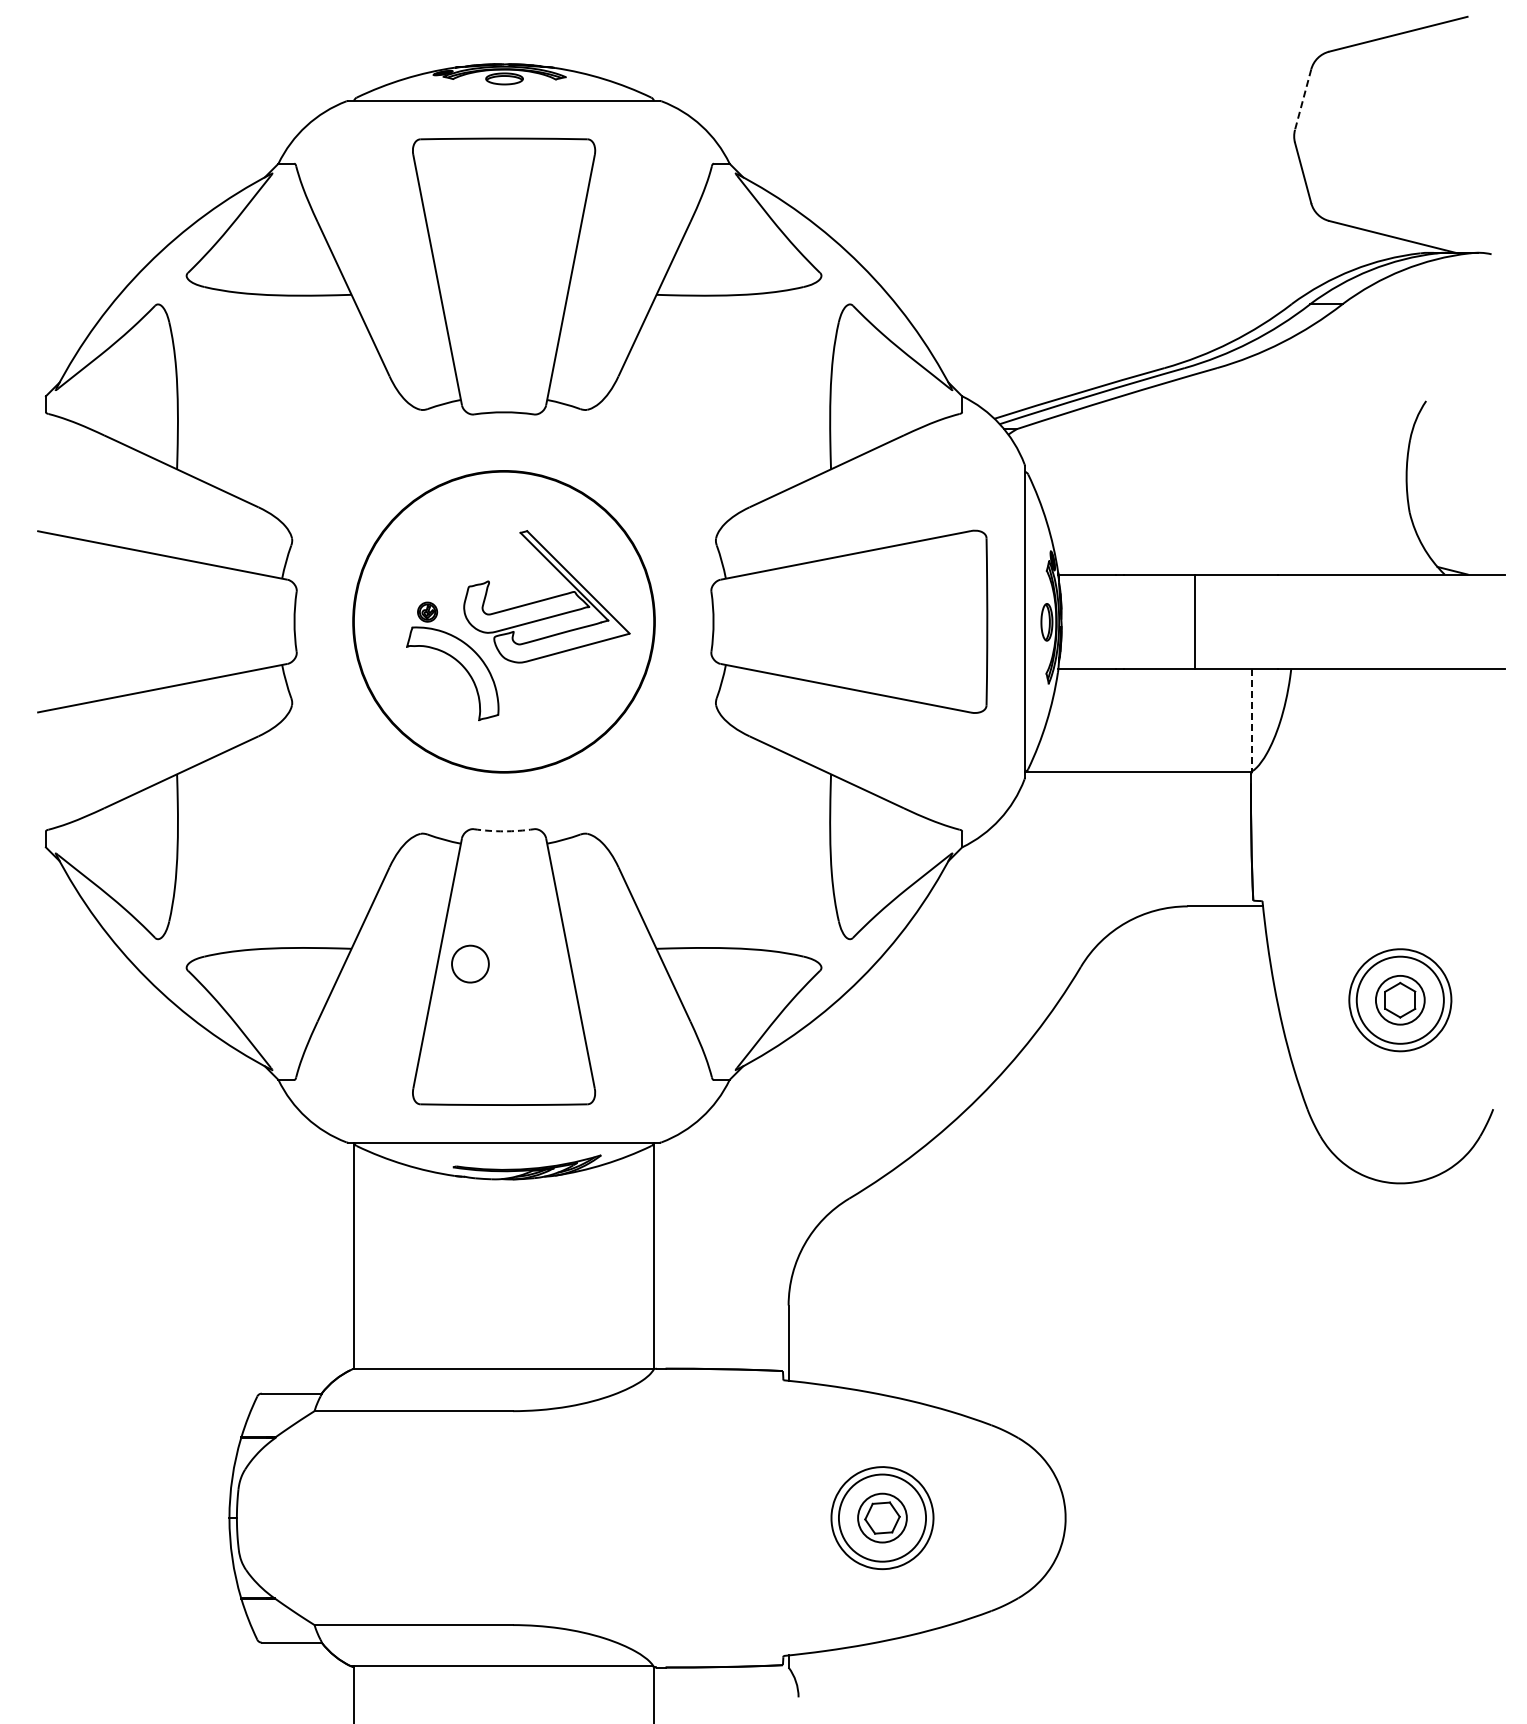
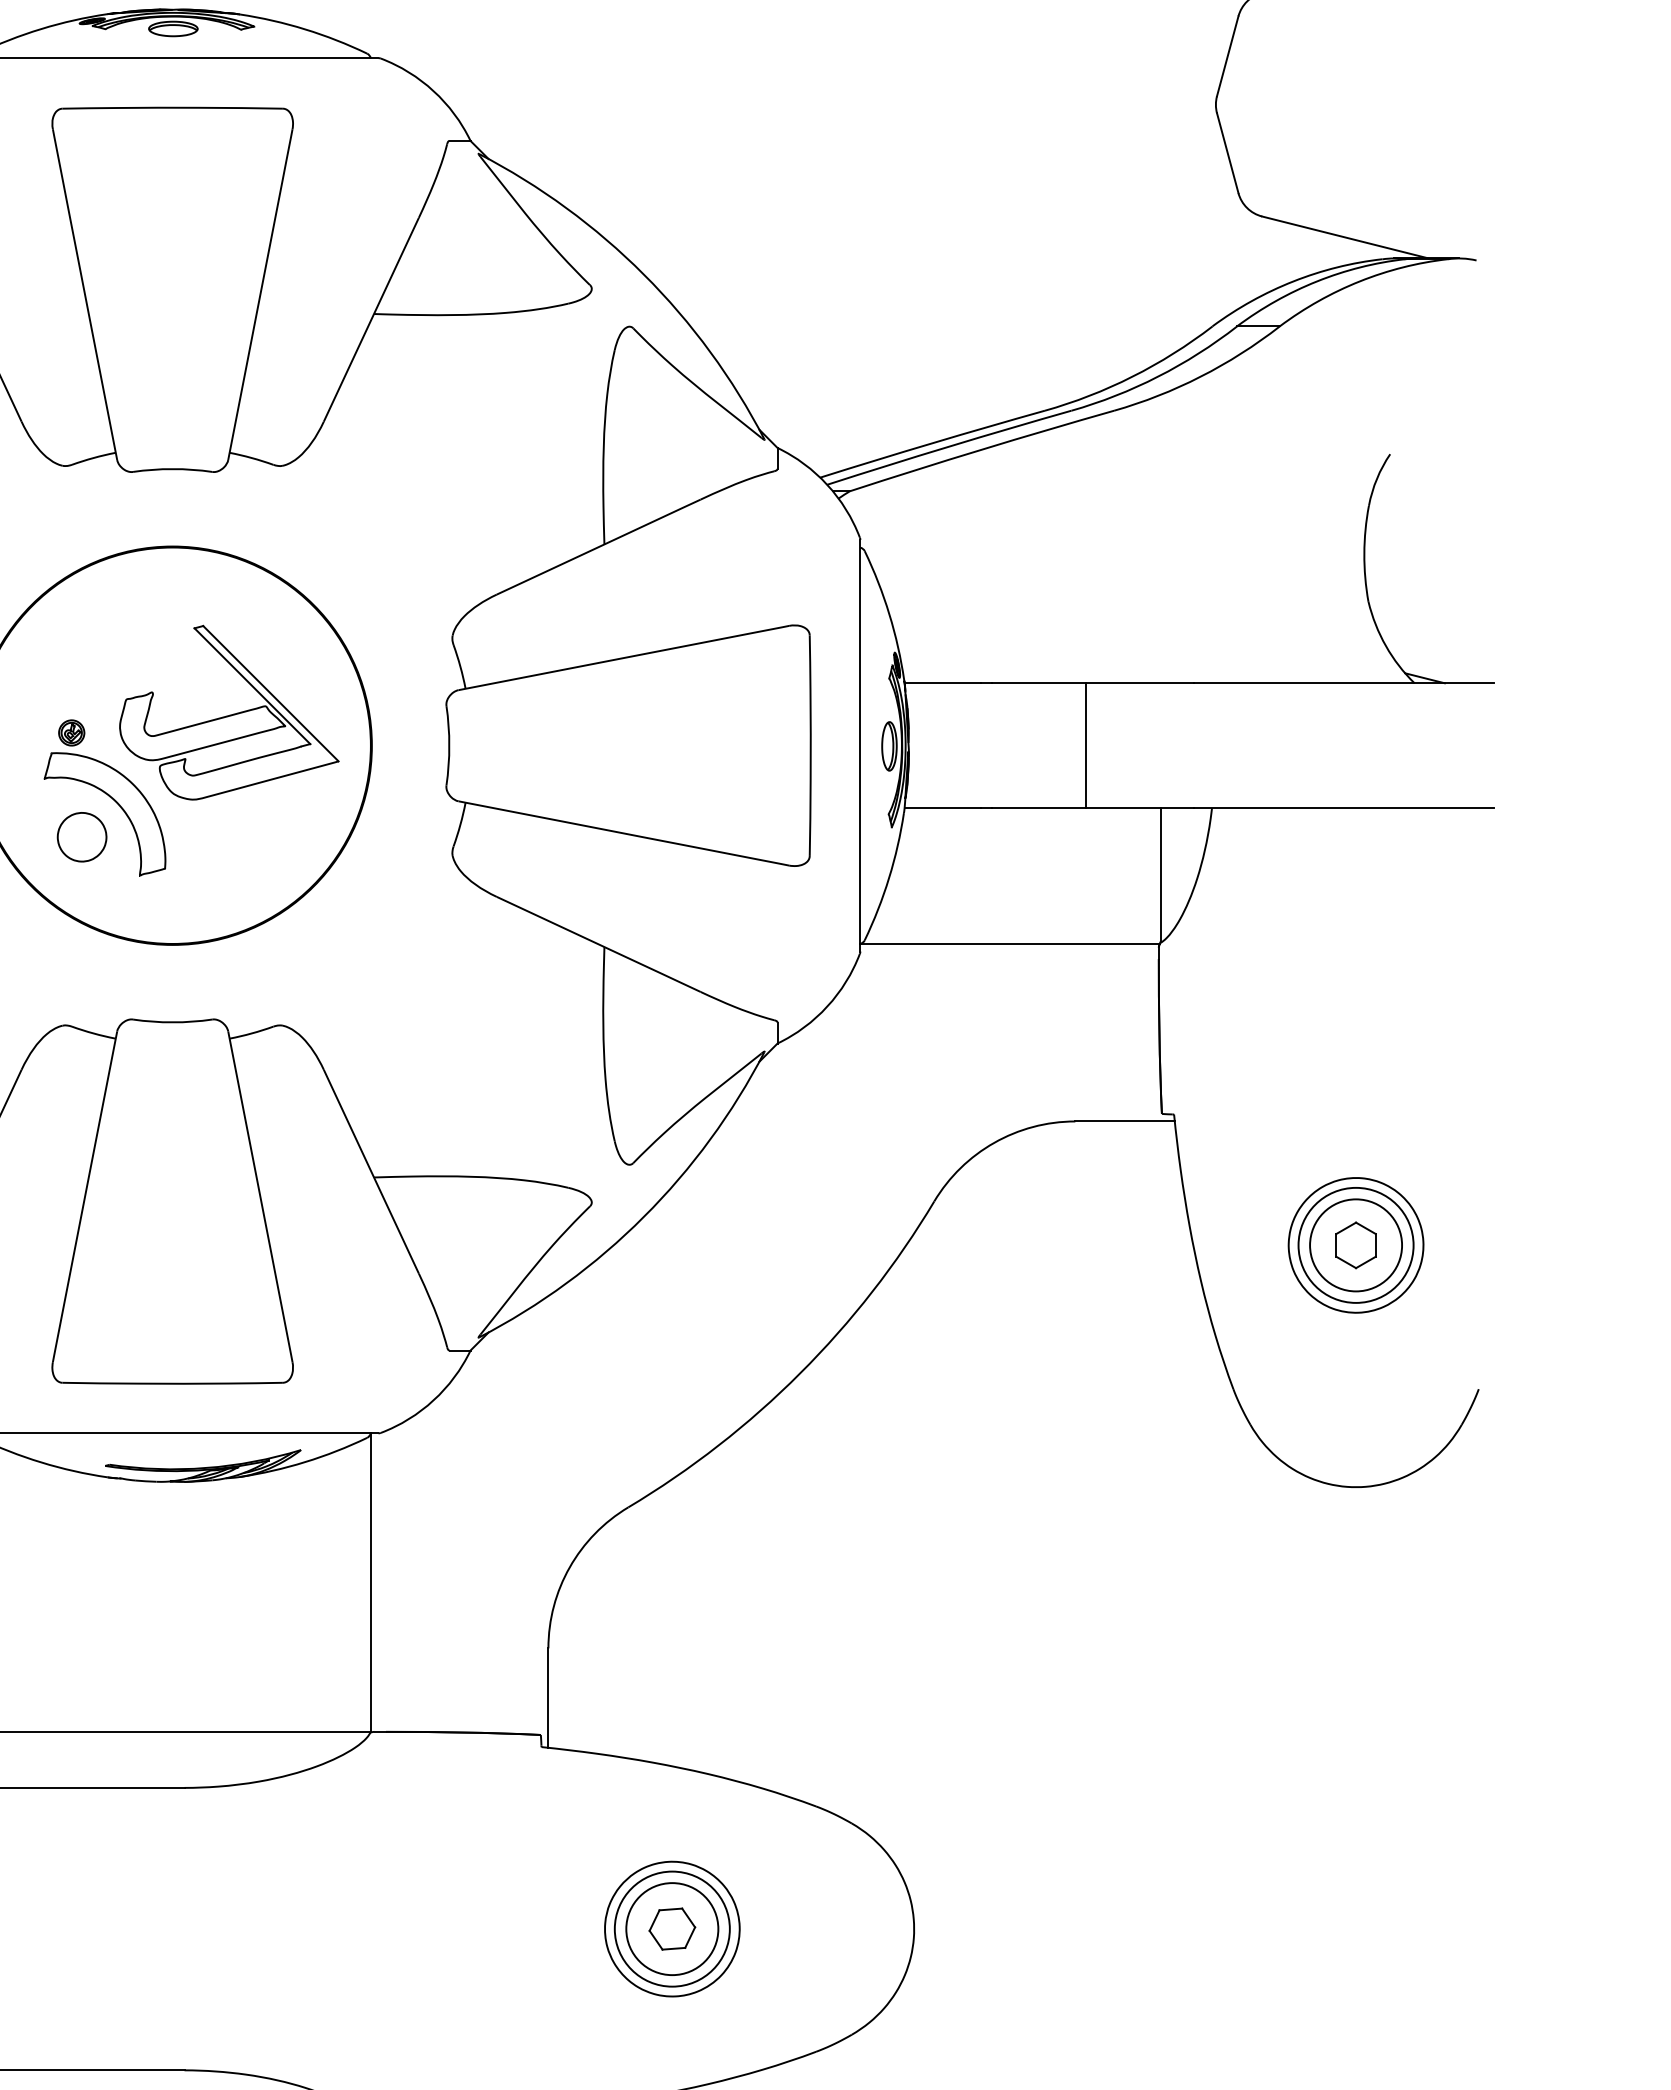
line: (1303, 100) -> (1228, 57), dashed -> solid
line: (1252, 719) -> (1160, 874), dashed -> solid
arc: (504, 831) -> (173, 1022), dashed -> solid
part: (470, 963) -> (82, 836), moved
circle: (1400, 1000) -> (1356, 1245), size x1.43
circle: (882, 1517) -> (672, 1928), size x1.43

